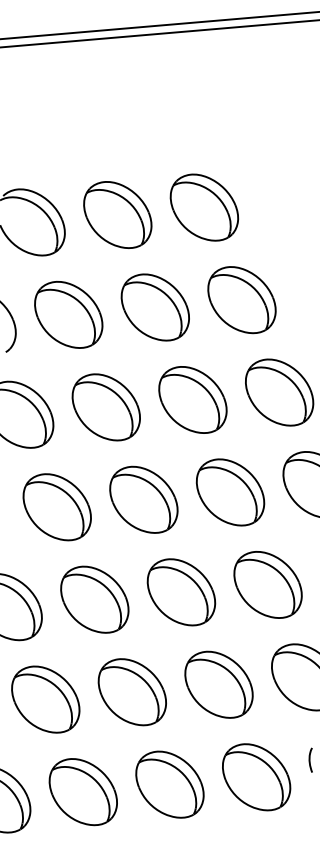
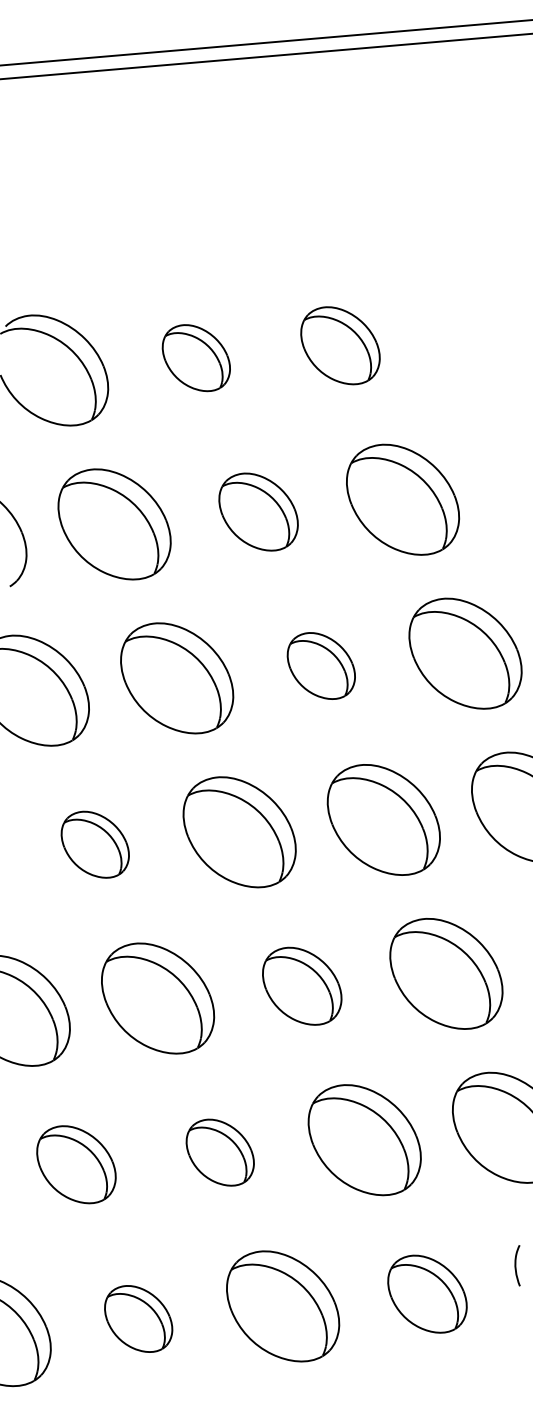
part: (204, 207) -> (340, 345), size x0.7
part: (117, 214) -> (195, 357), size x0.6
part: (154, 307) -> (257, 512), size x0.7
part: (192, 399) -> (320, 665), size x0.6
part: (56, 507) -> (94, 845), size x0.6
part: (181, 592) -> (302, 986), size x0.7
part: (131, 692) -> (219, 1152), size x0.6
part: (45, 699) -> (75, 1164), size x0.7
part: (256, 777) -> (427, 1294), size x0.7
part: (82, 792) -> (137, 1319), size x0.6

